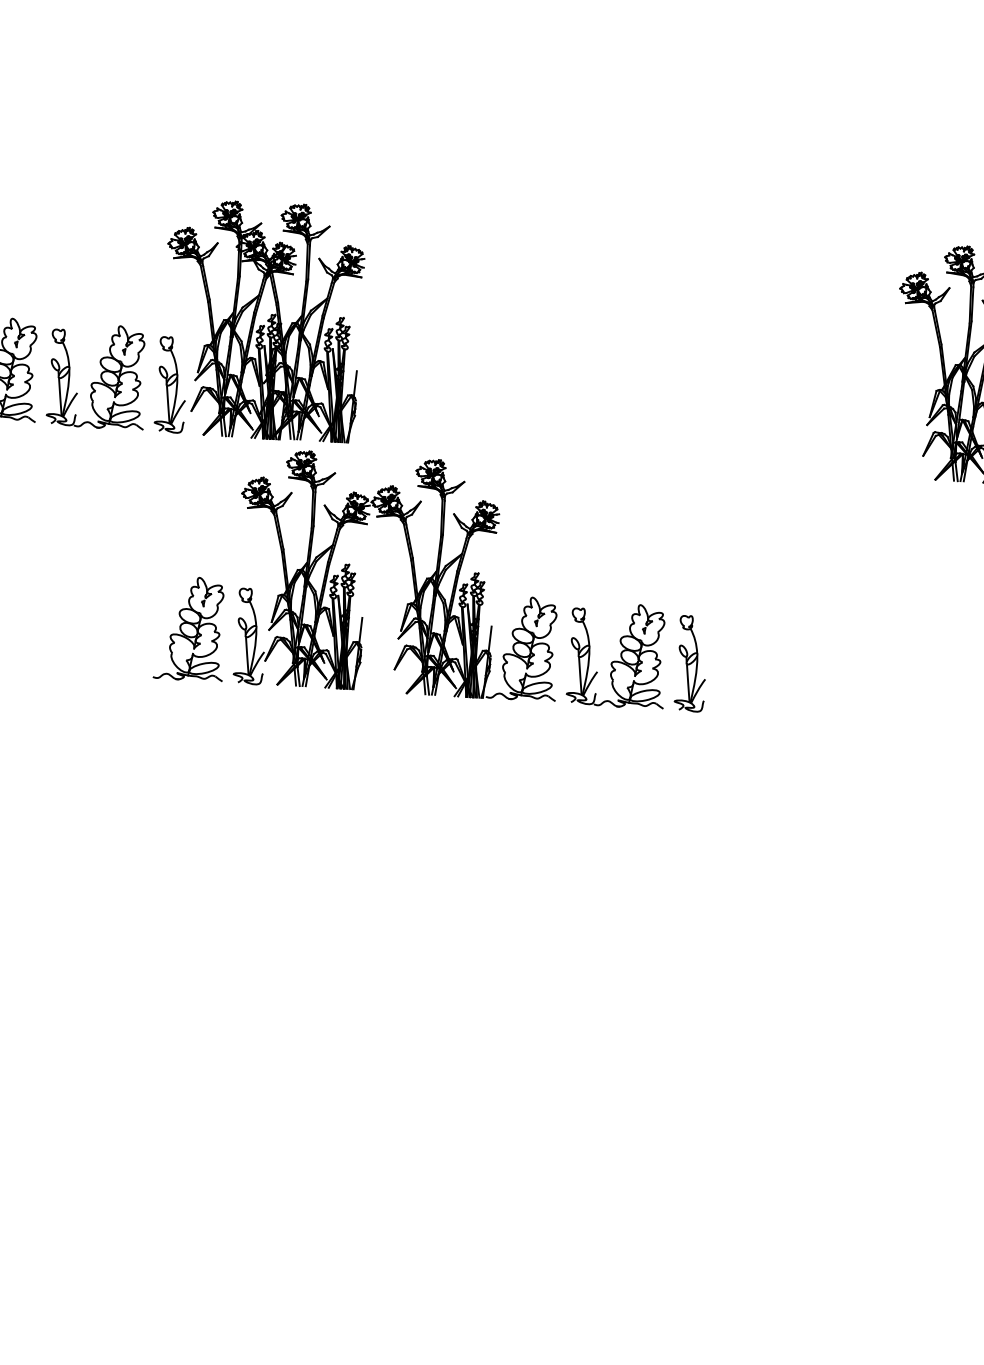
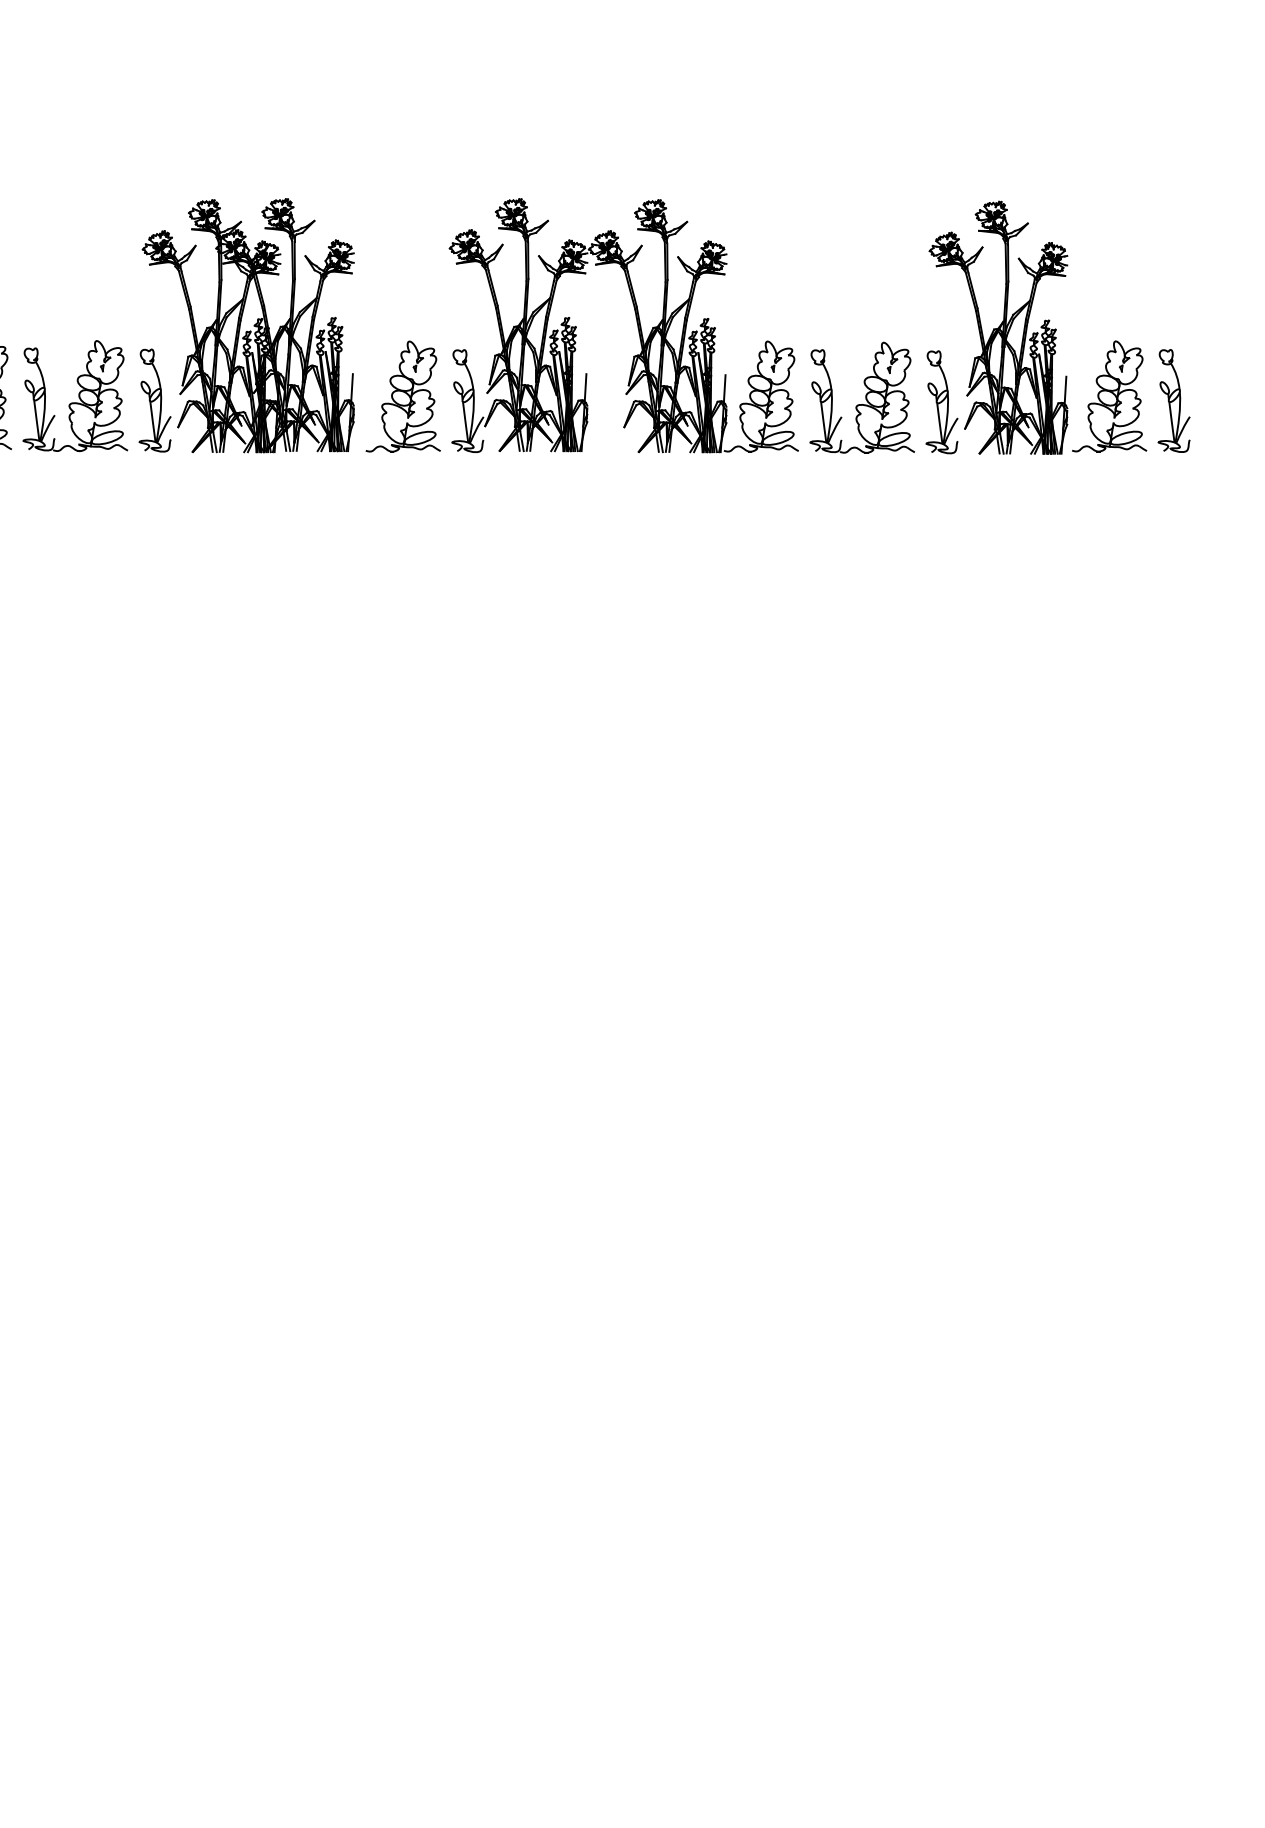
part: (434, 577) -> (661, 326), moved

